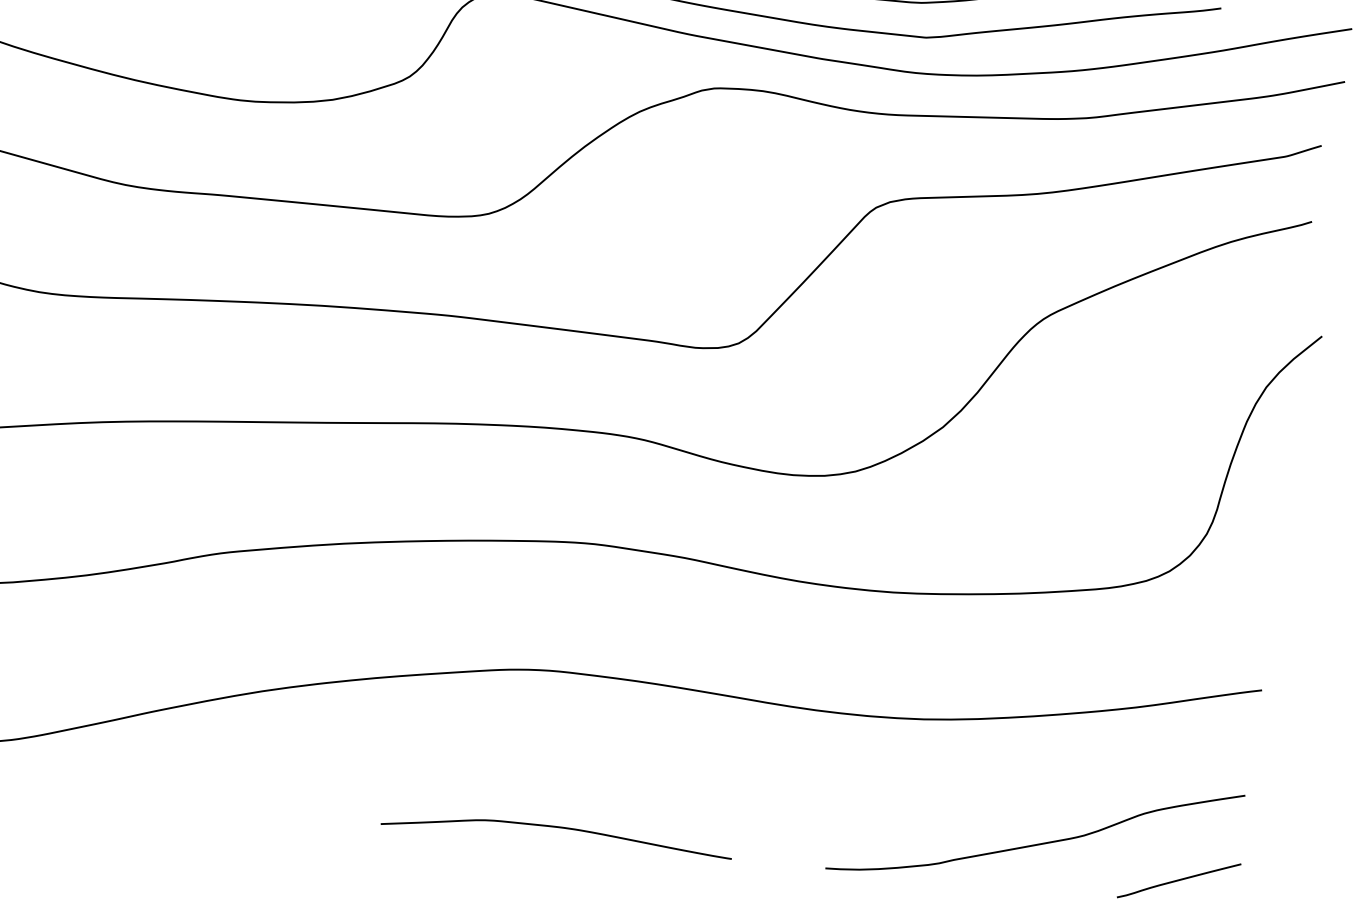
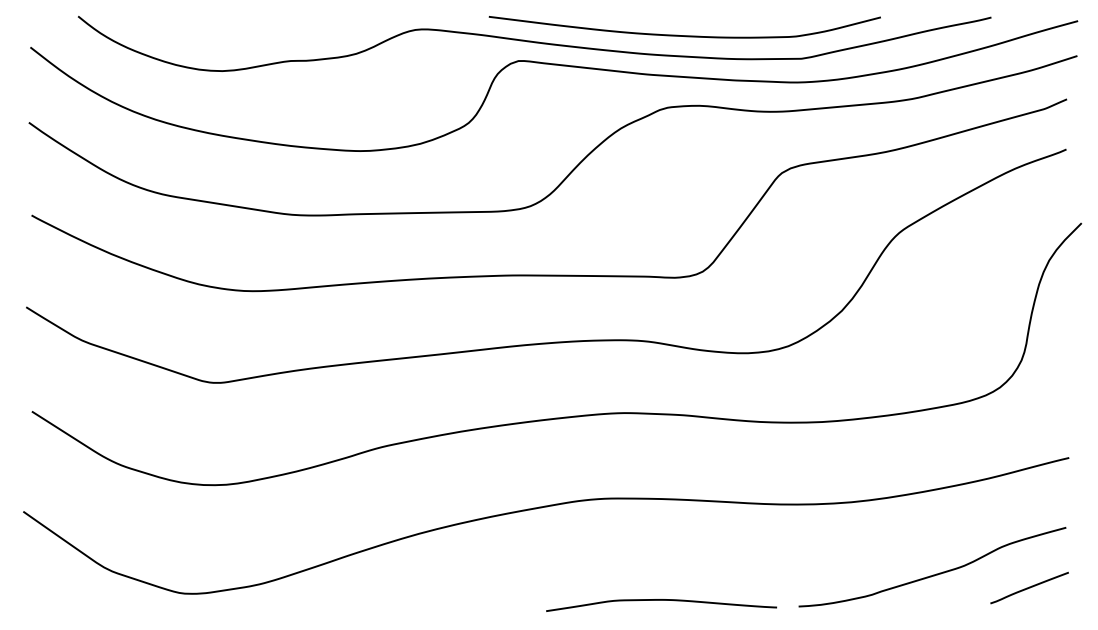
curve: (557, 828) -> (661, 600), moved

